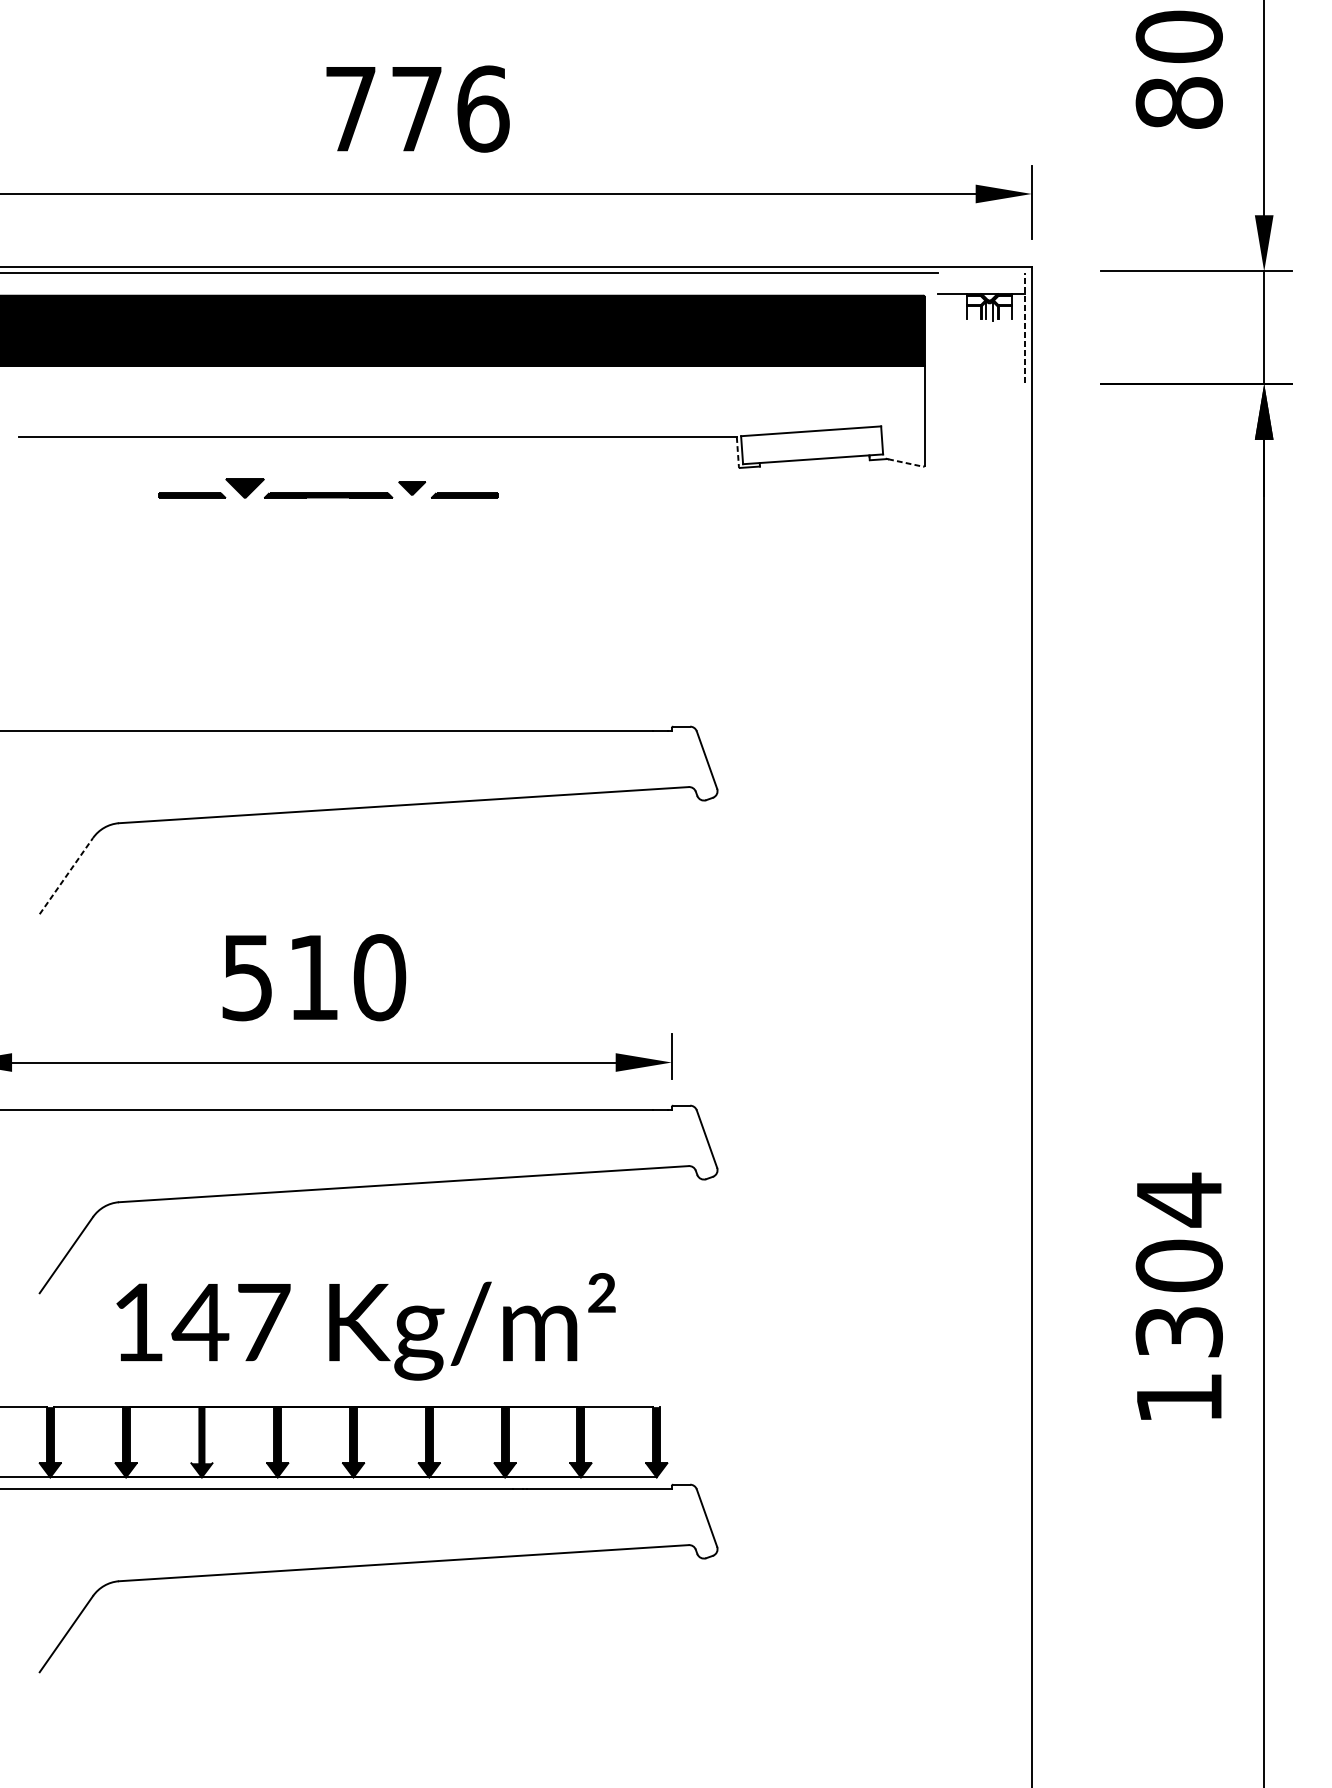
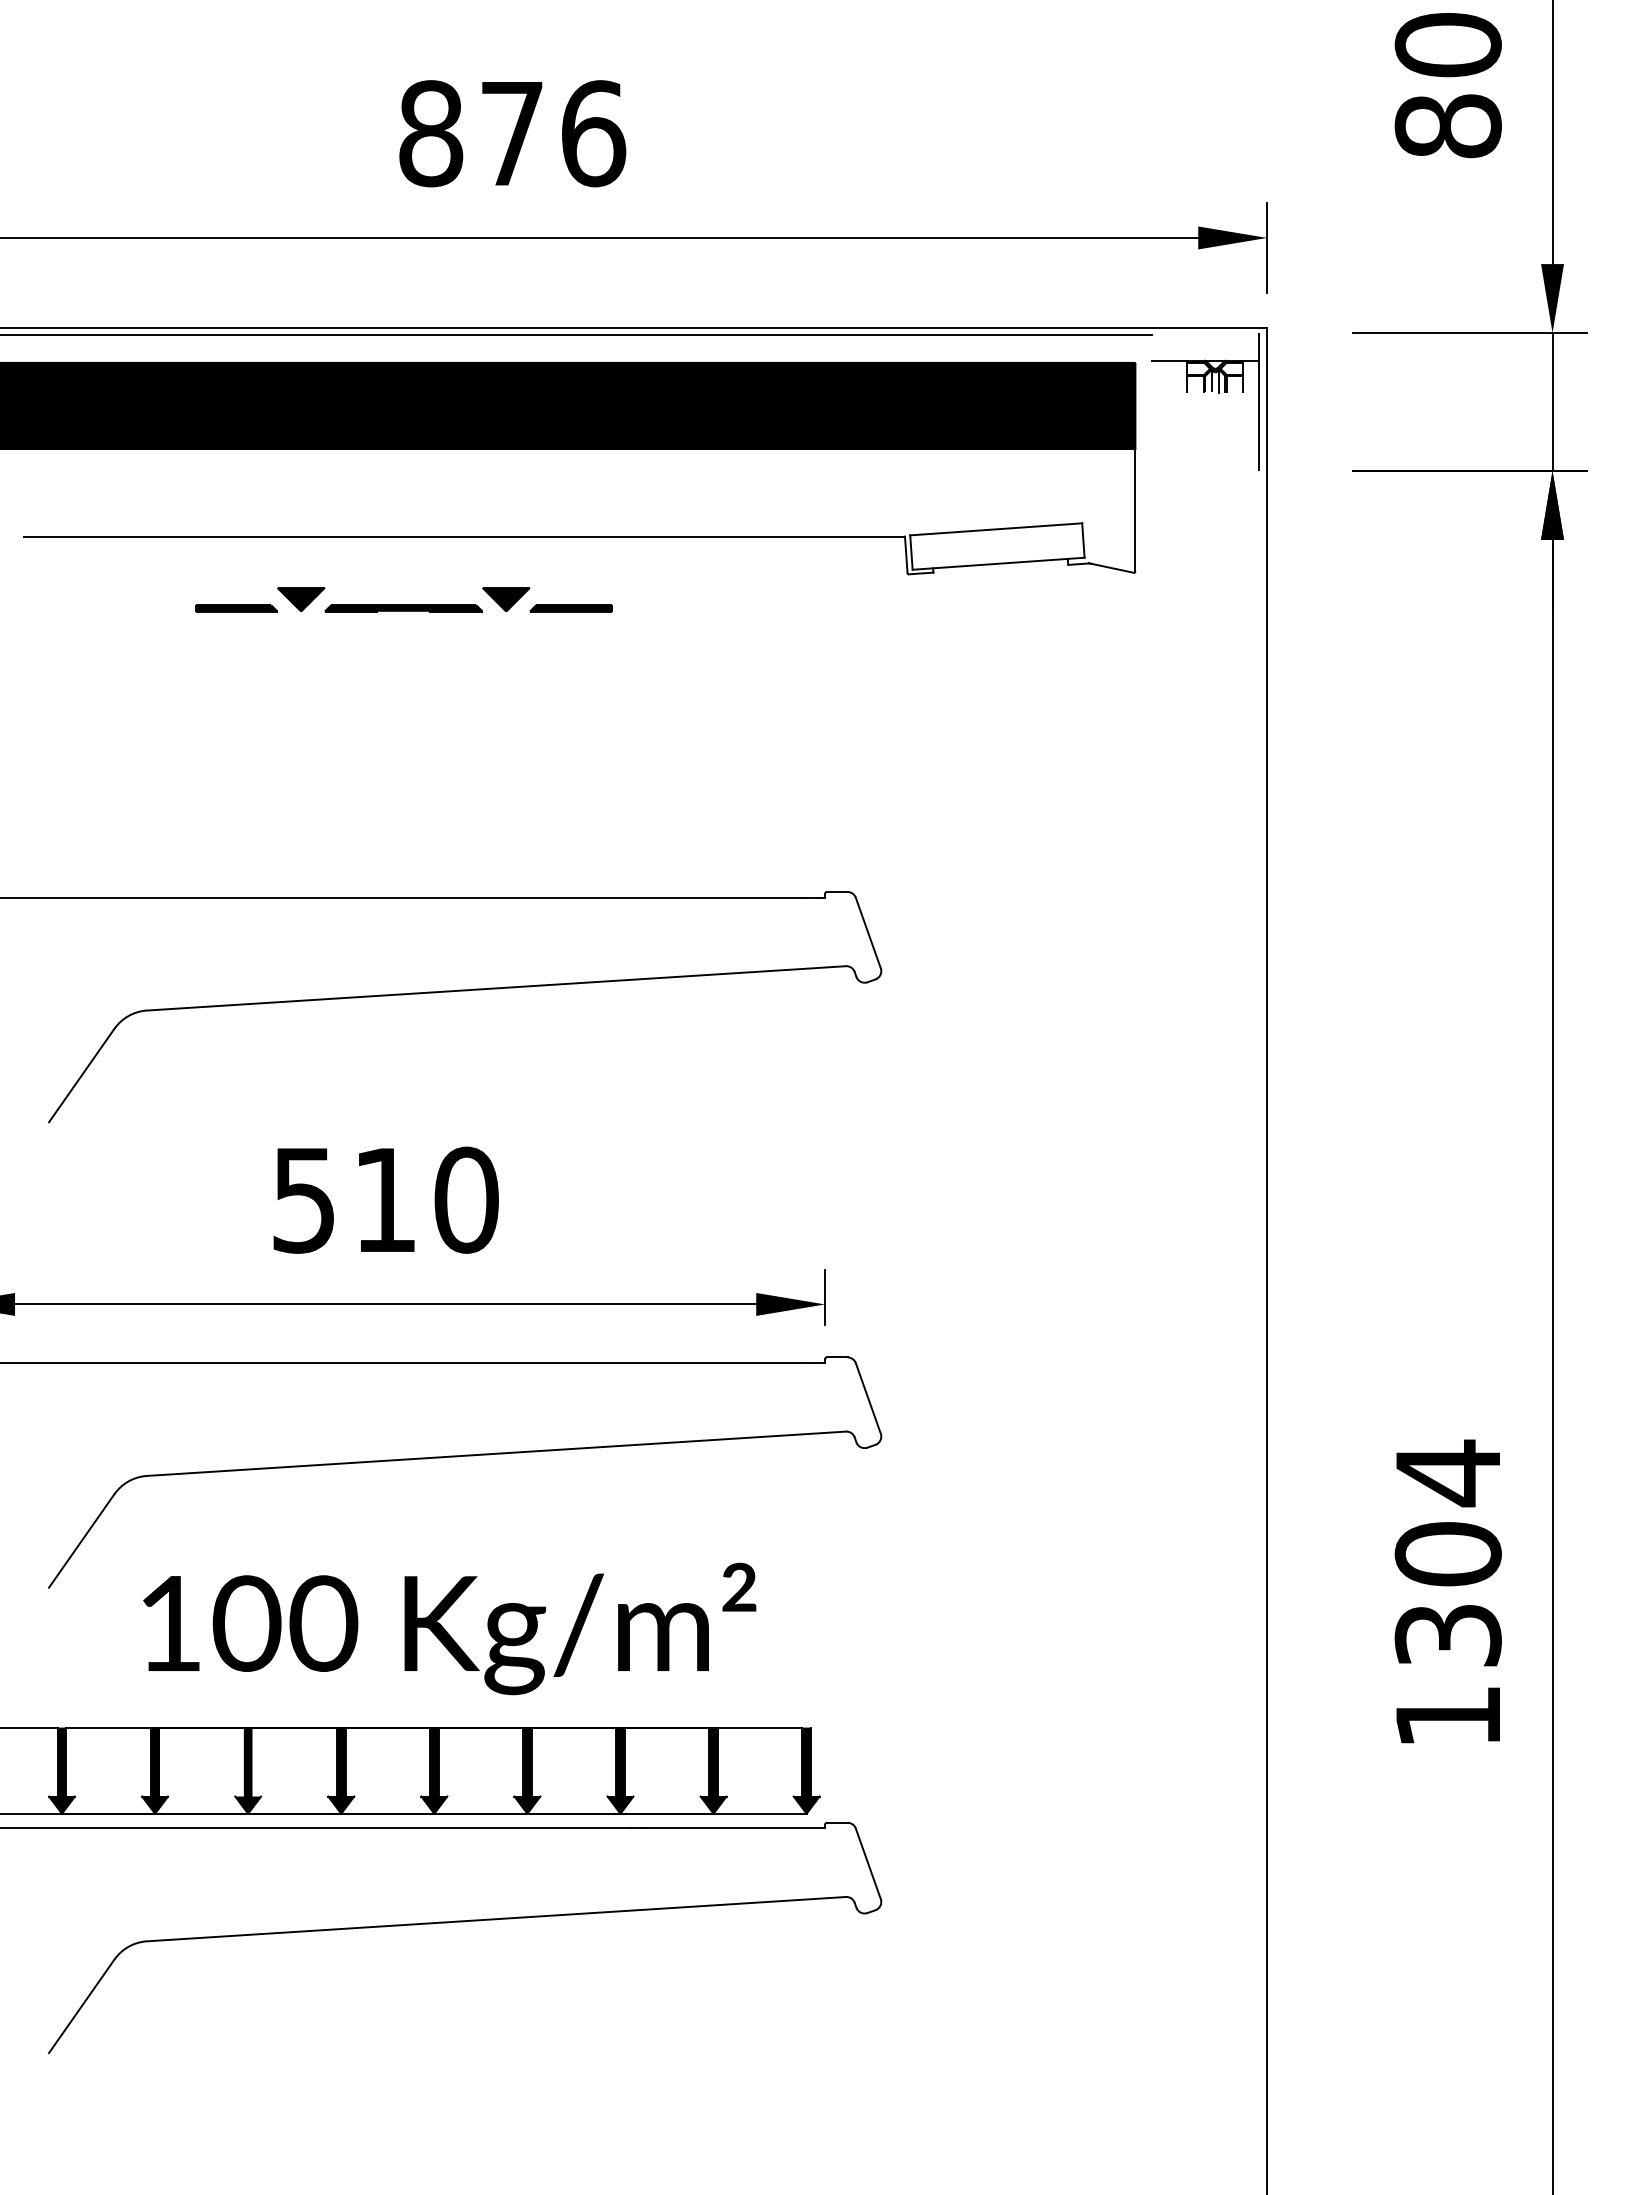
text: (351, 108) -> (431, 133), 776 -> 876
line: (1024, 327) -> (1258, 402), dashed -> solid
line: (738, 452) -> (906, 555), dashed -> solid
line: (905, 463) -> (1112, 568), dashed -> solid
part: (412, 488) -> (506, 599), size x1.43
line: (67, 876) -> (82, 1075), dashed -> solid
text: (231, 1322) -> (284, 1623), 147 -> 100

